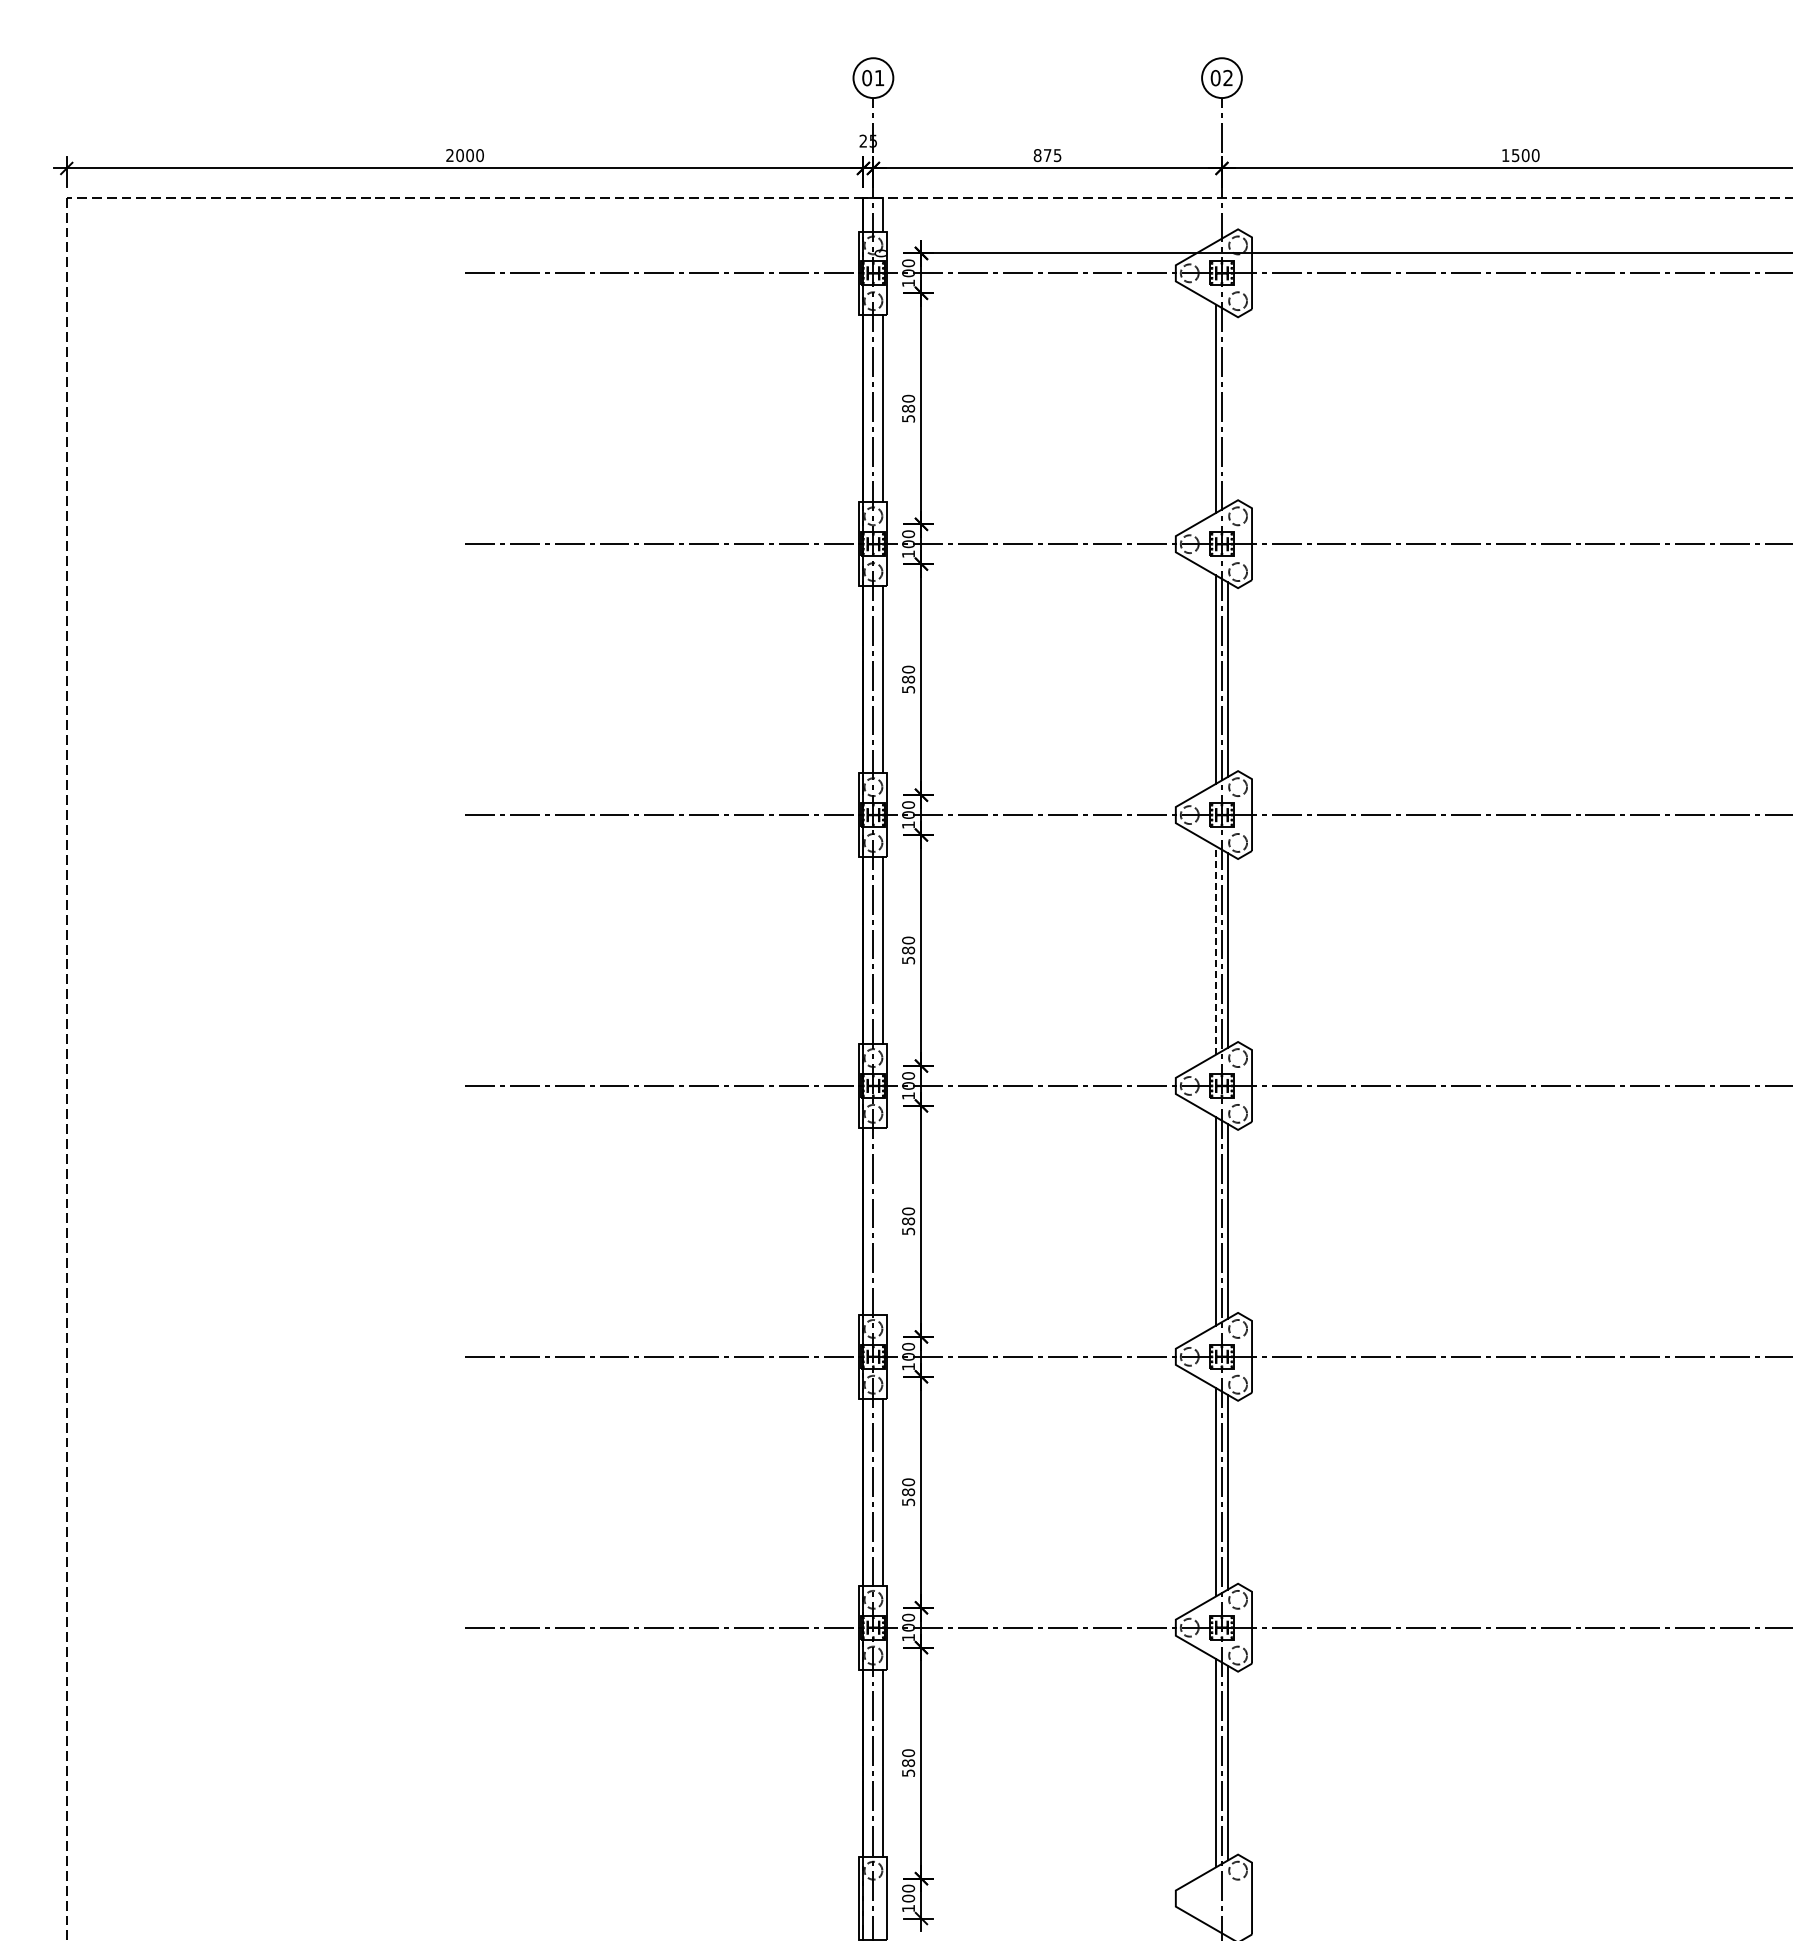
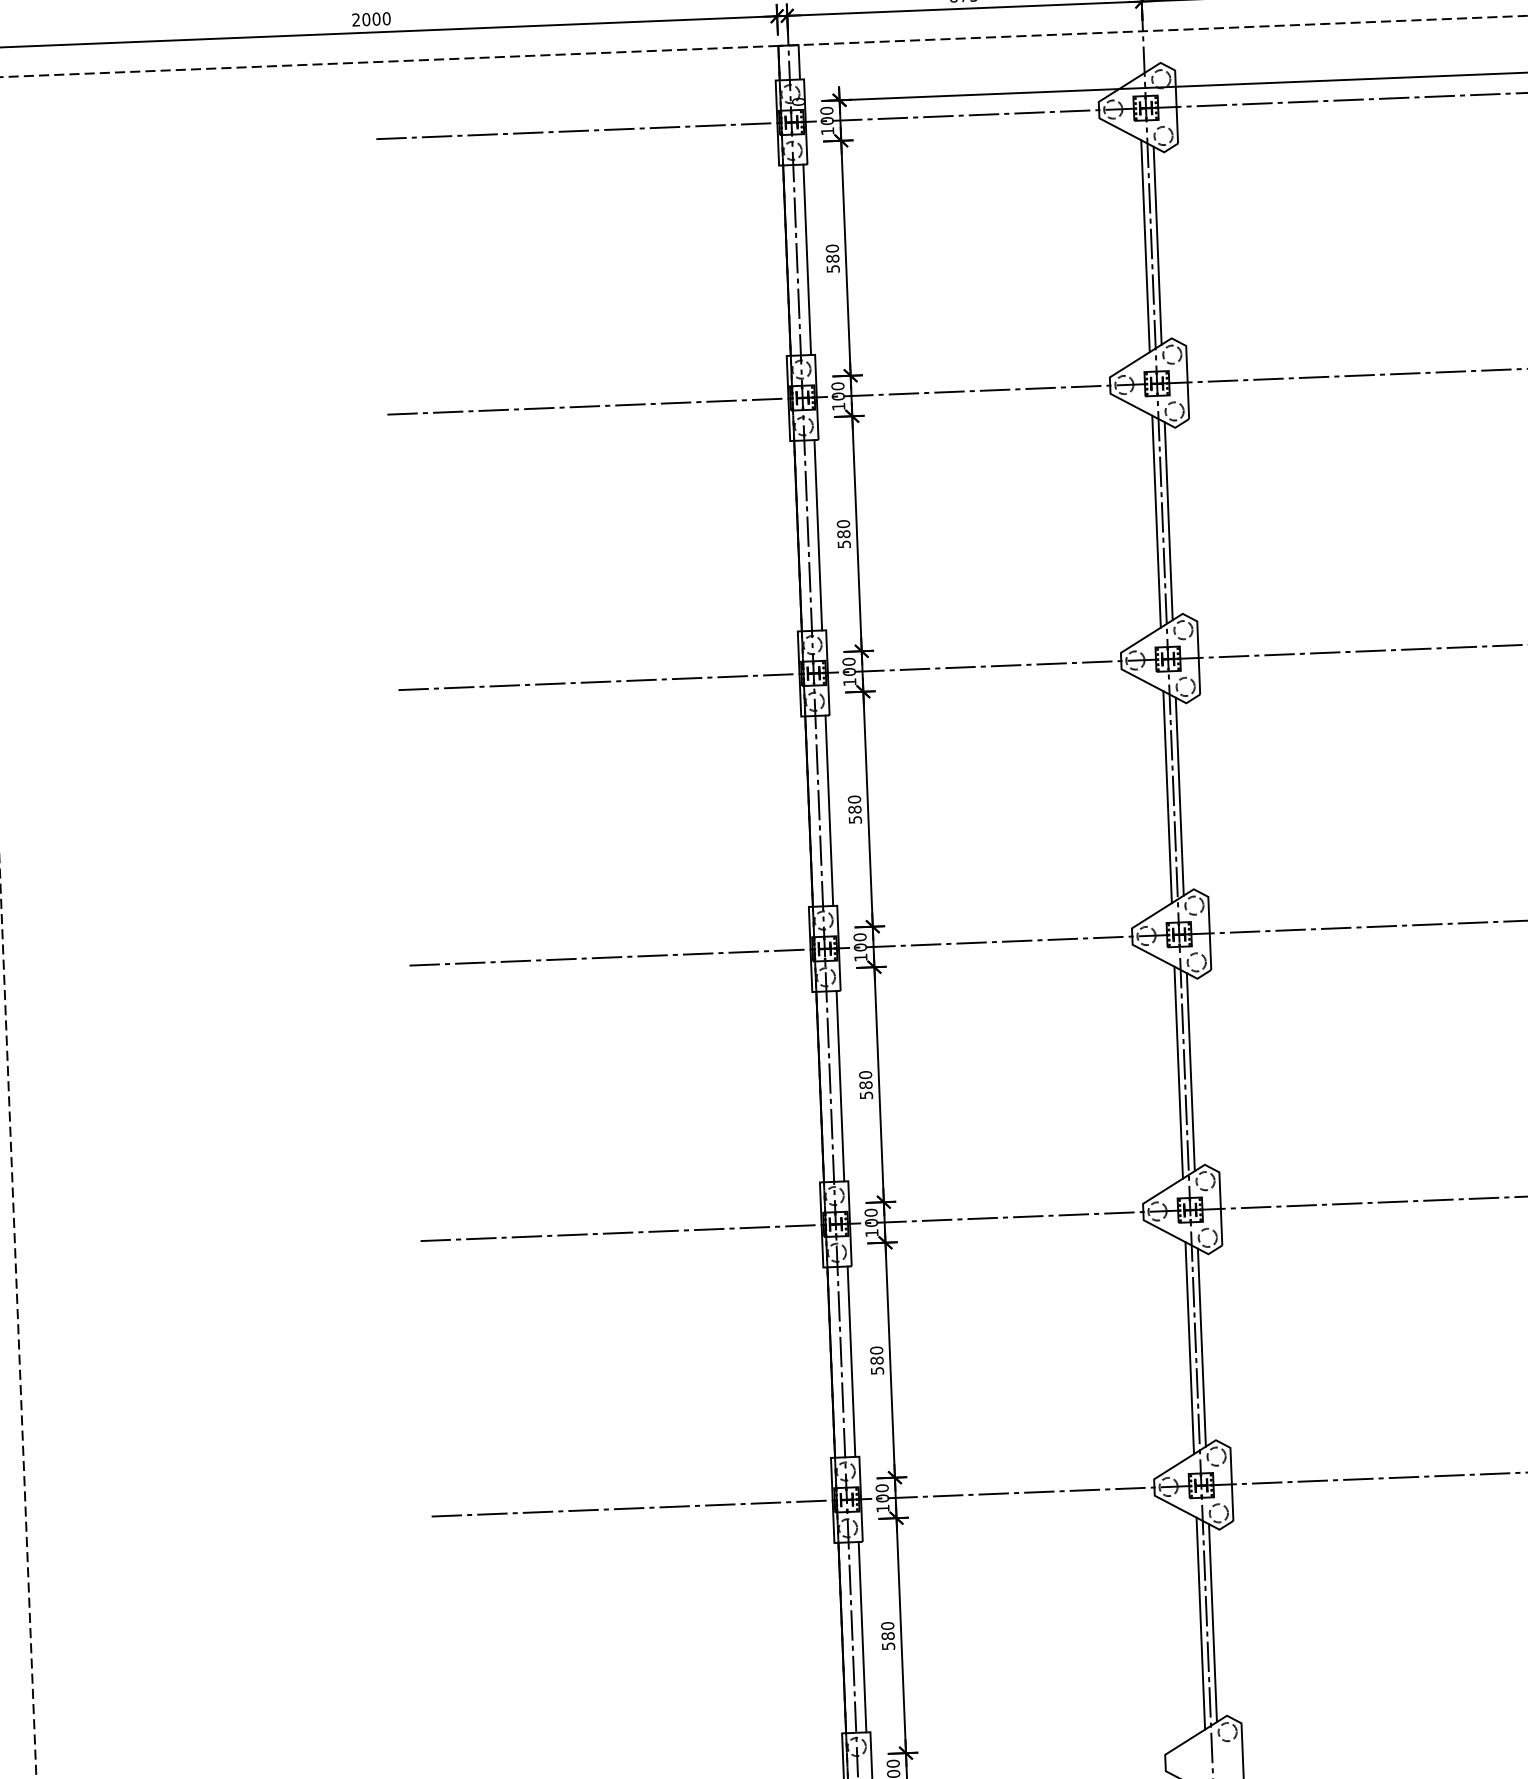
line: (1227, 408) -> (1157, 245), added
line: (1216, 950) -> (1168, 797), dashed -> solid
line: (883, 1221) -> (840, 1086), added

